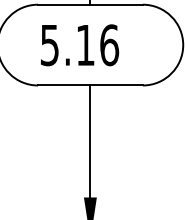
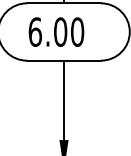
text: (79, 44) -> (56, 31), 5.16 -> 6.00

